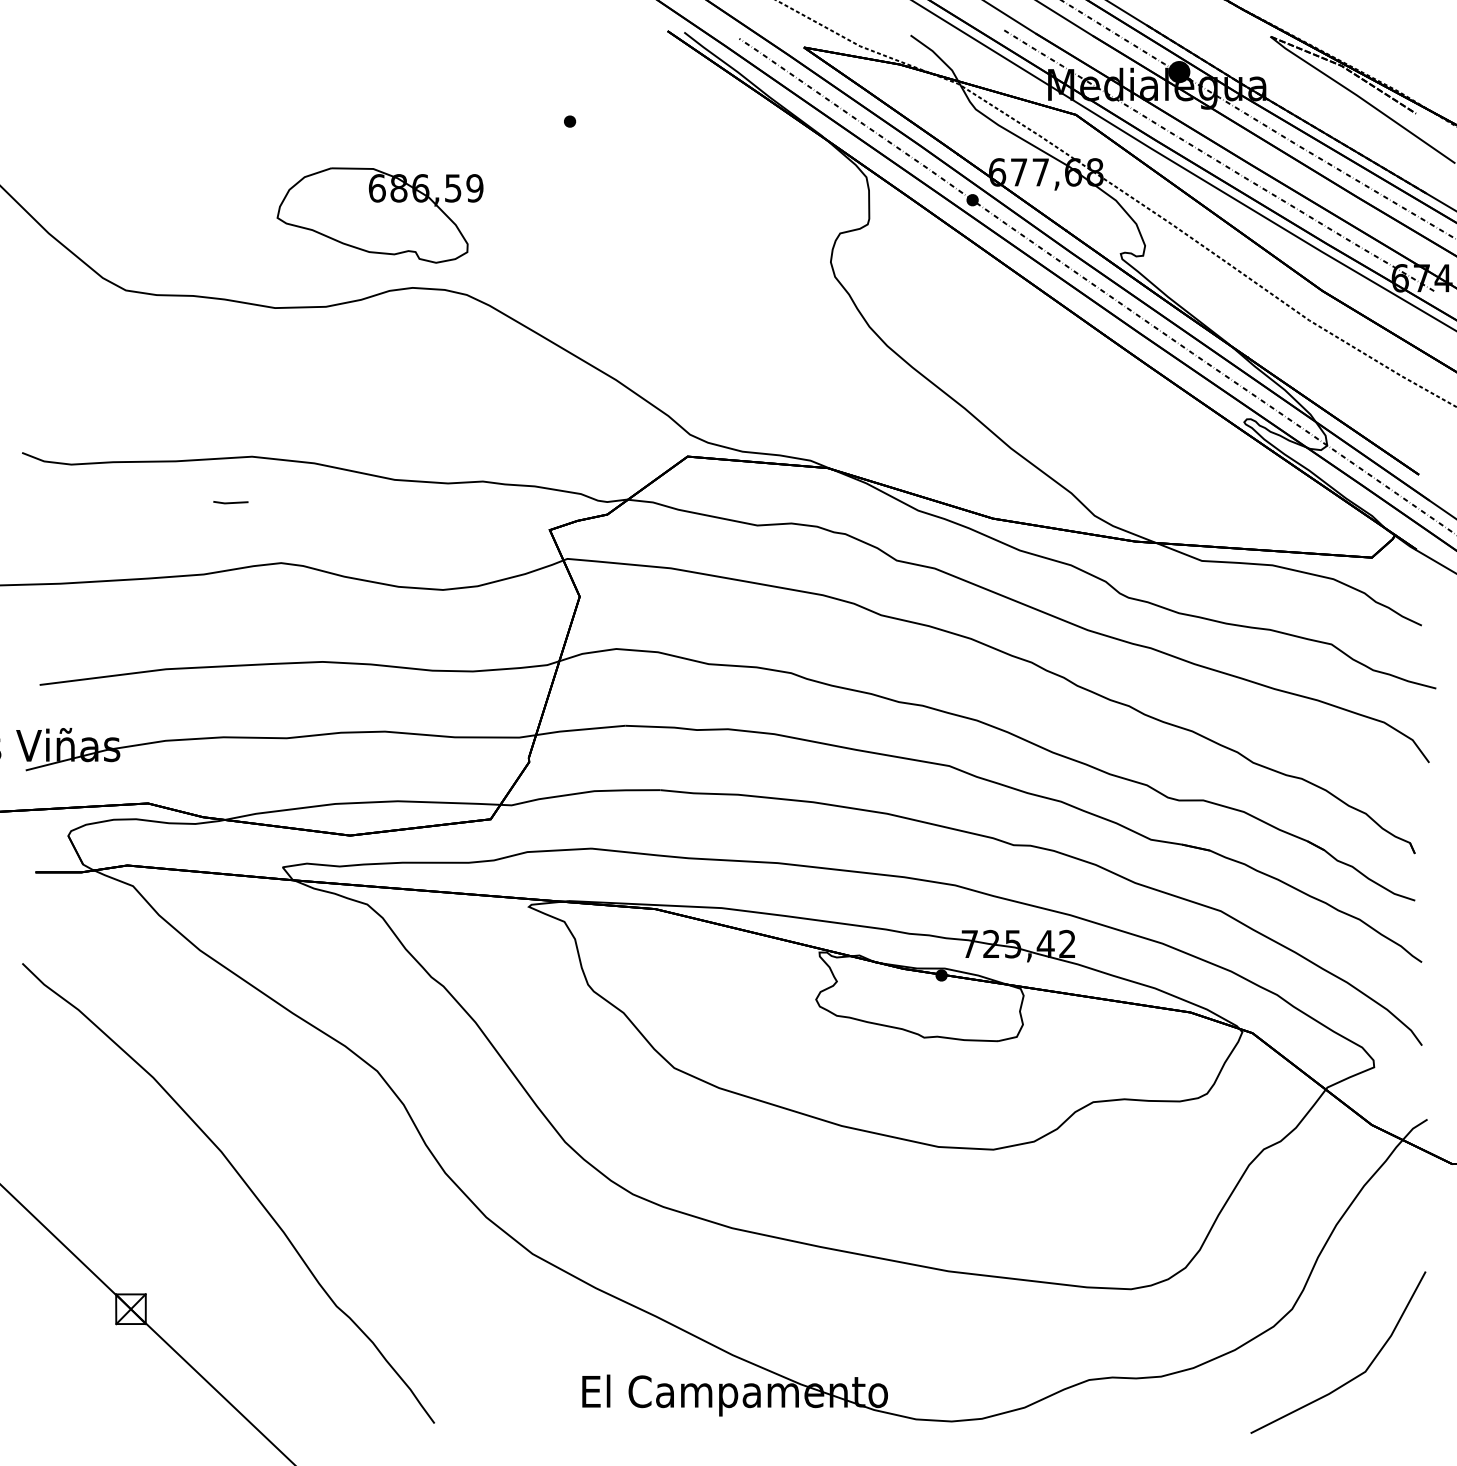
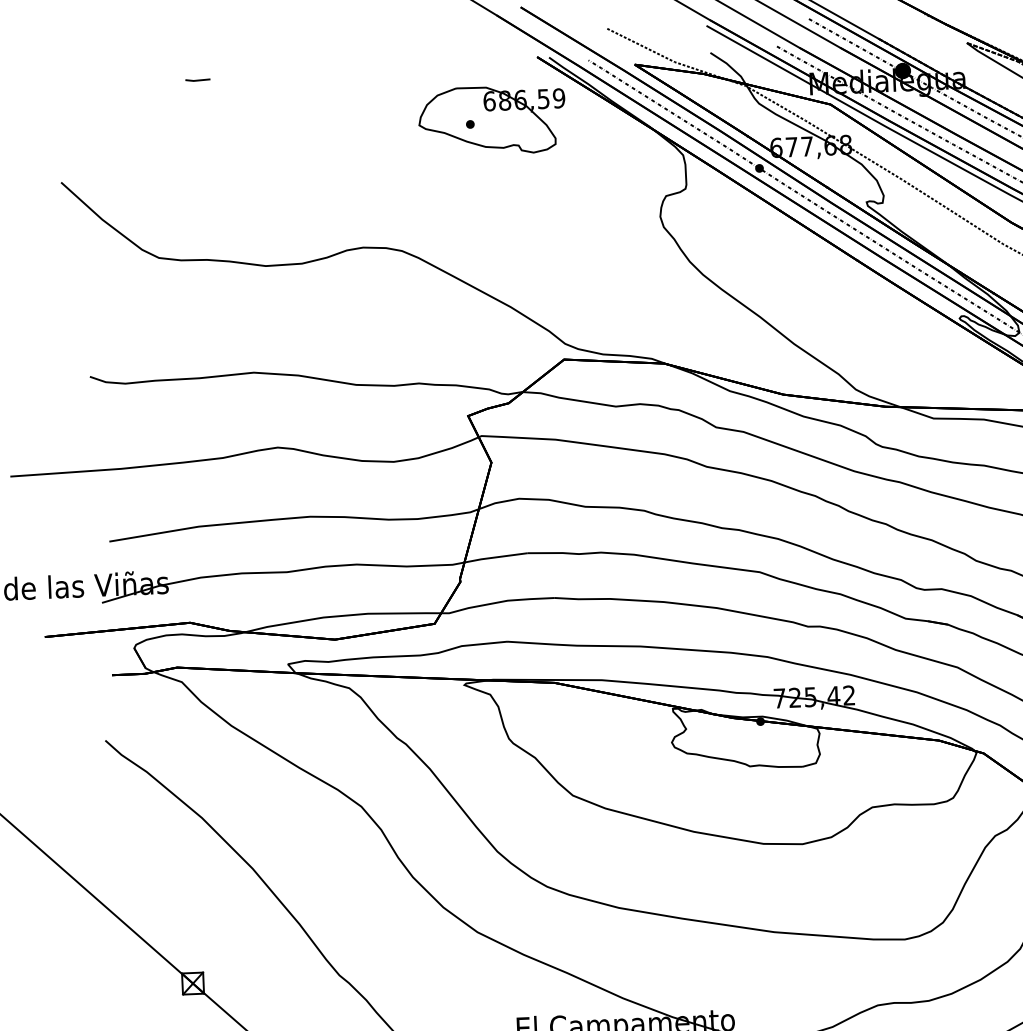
part: (379, 215) -> (491, 120), moved
line: (230, 502) -> (197, 80), moved

